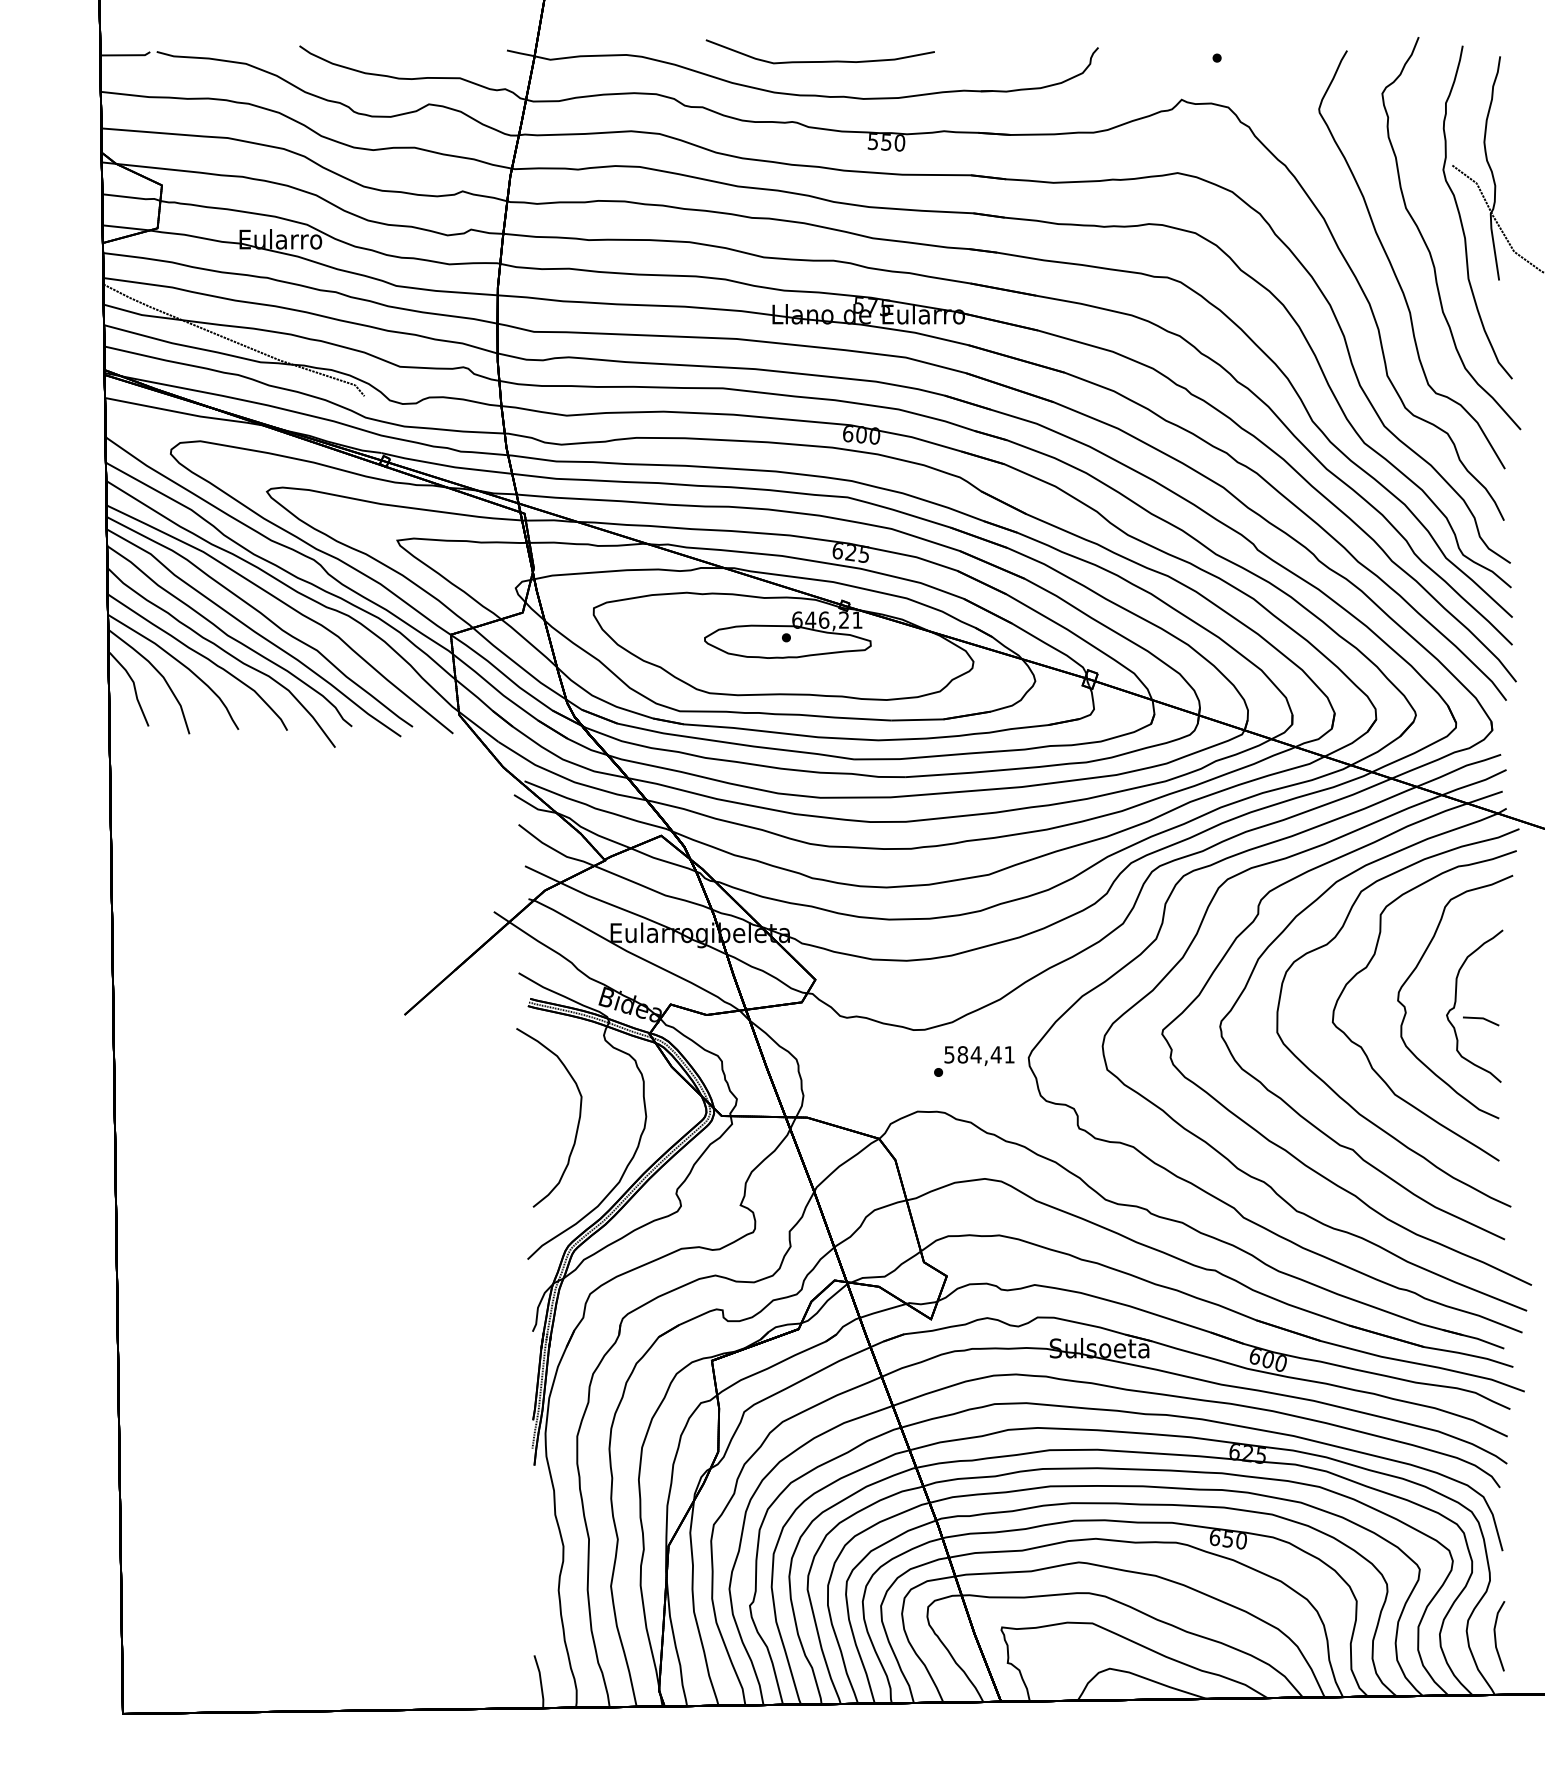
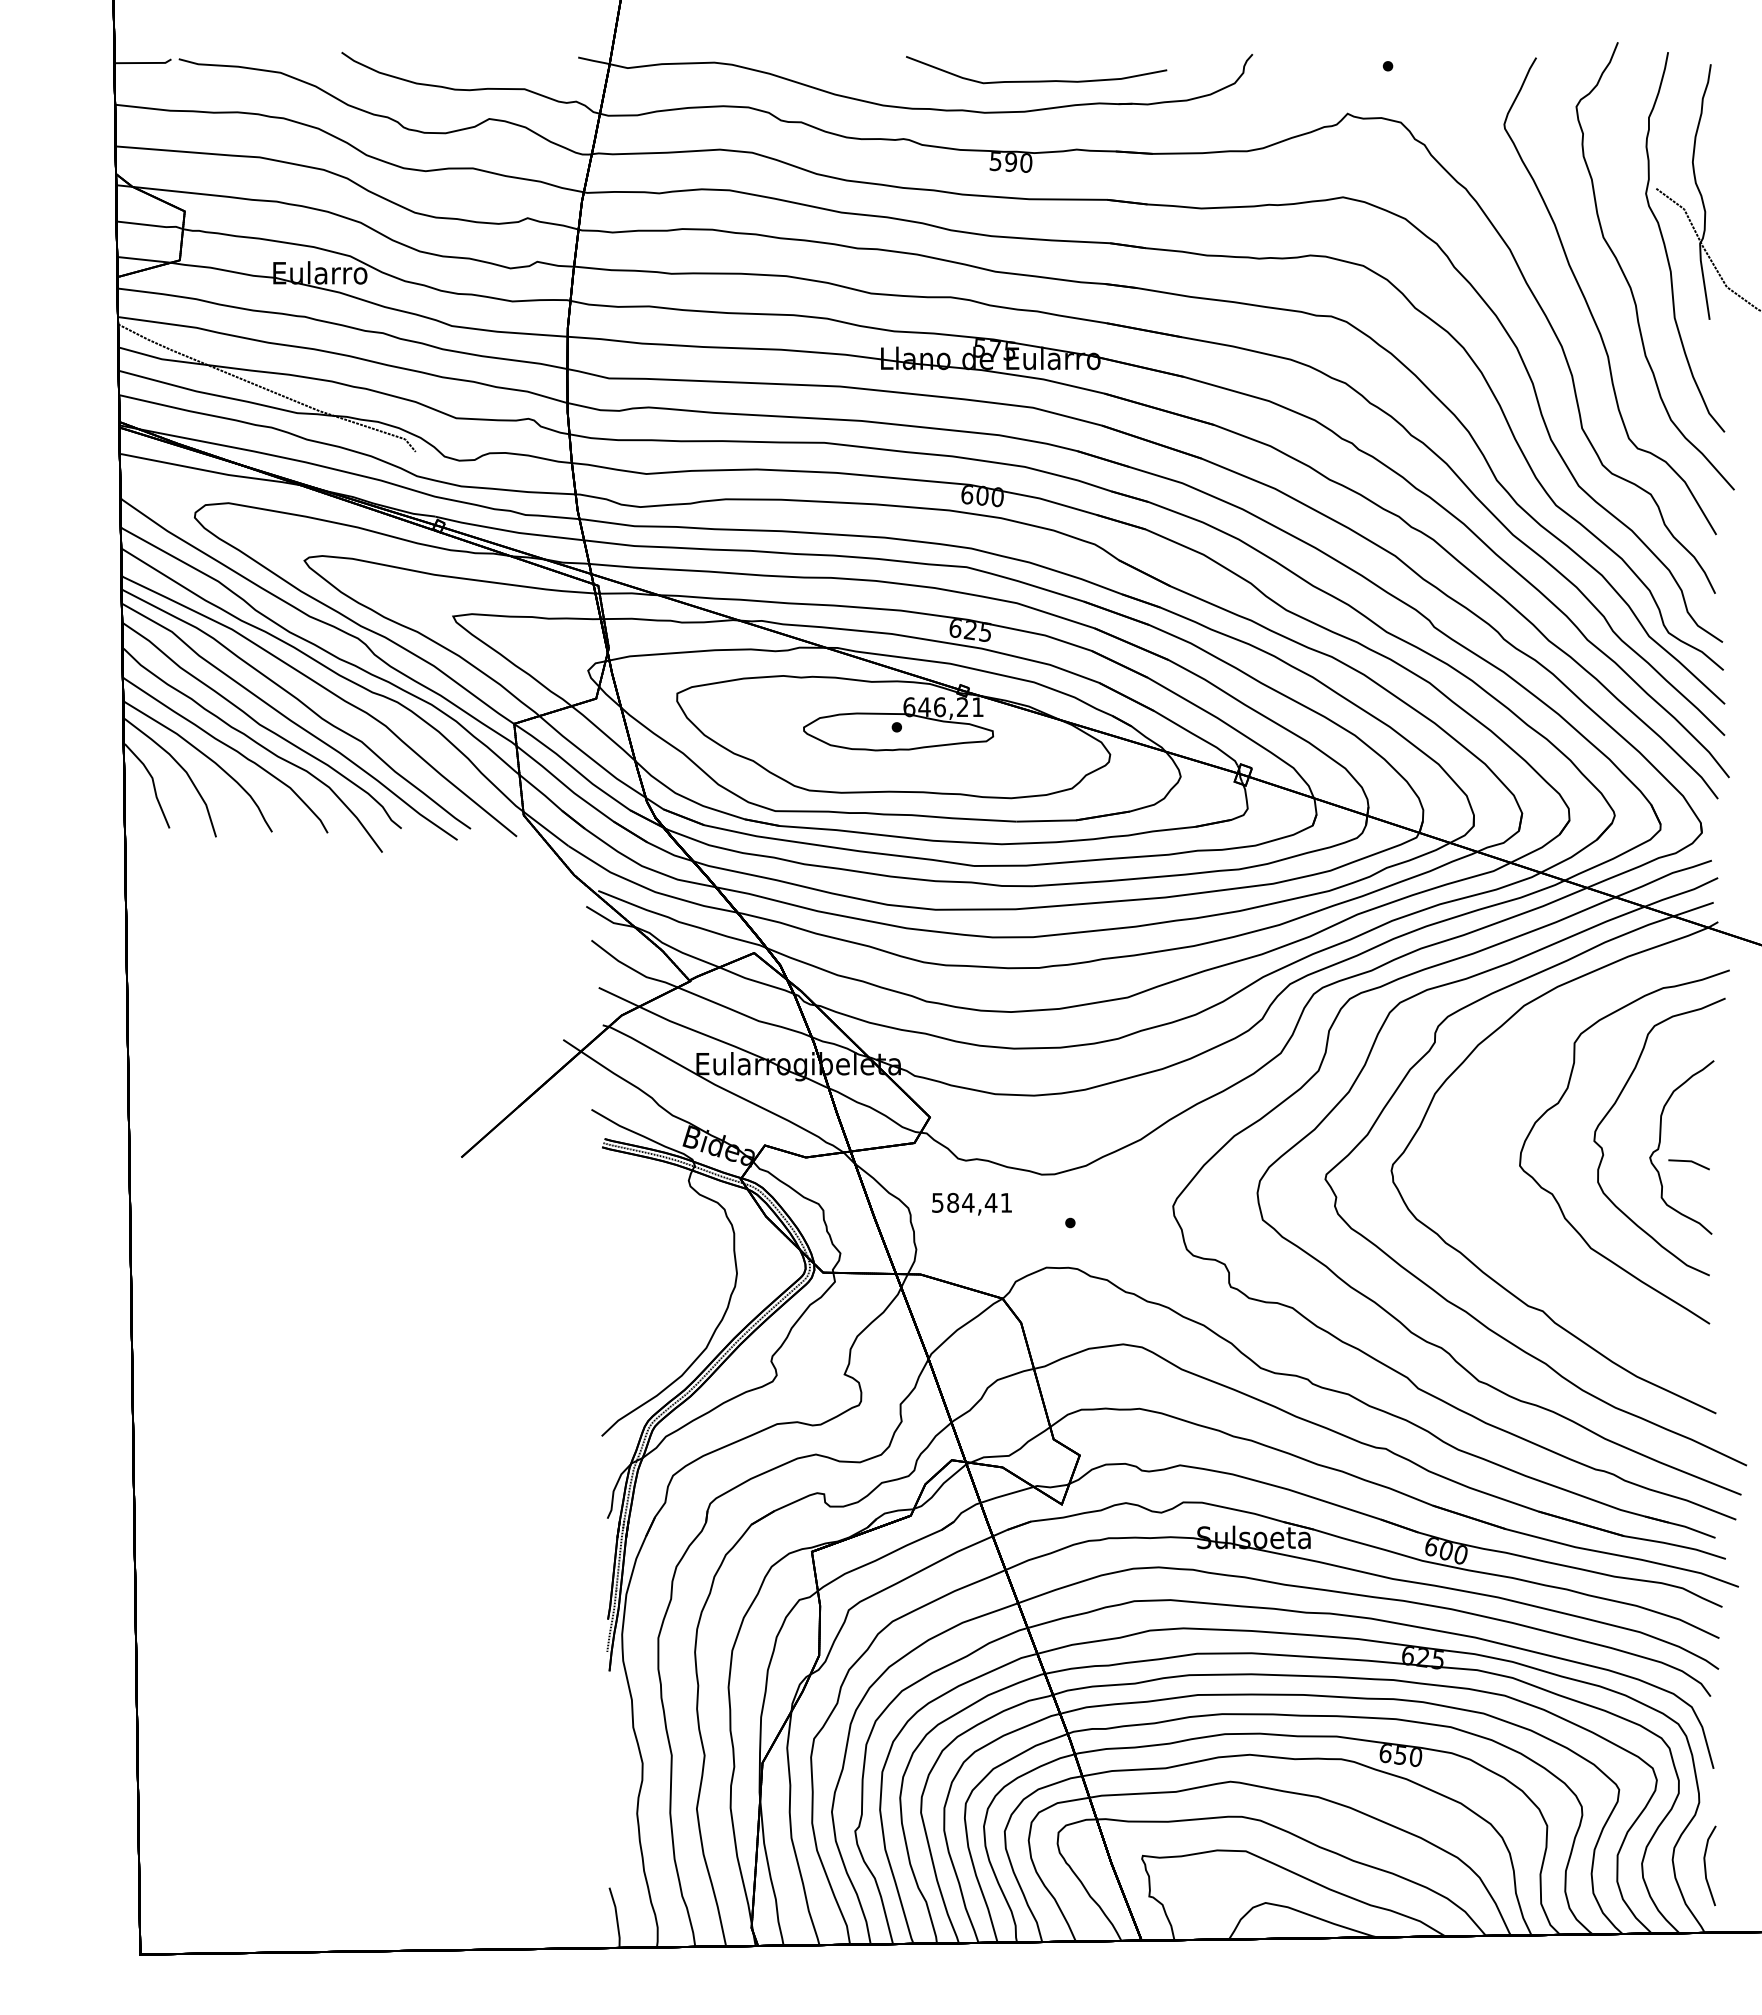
part: (820, 60) -> (1036, 80), moved
text: (886, 141) -> (1010, 161), 550 -> 590
text: (979, 1055) -> (971, 1203), moved
curve: (1328, 1085) -> (1515, 1237), removed
part: (577, 1124) -> (658, 1282), removed

